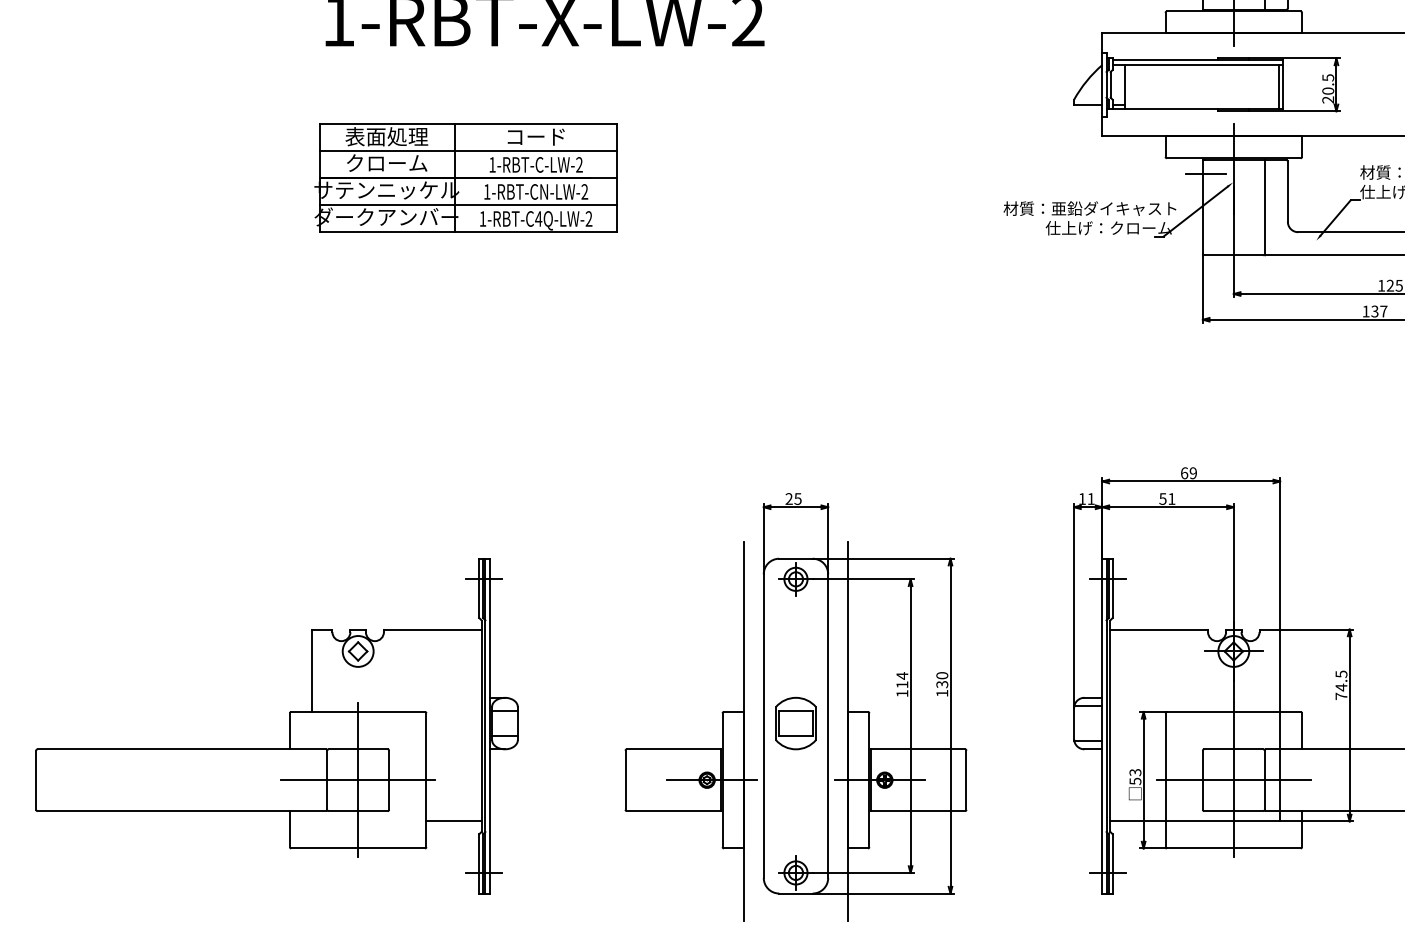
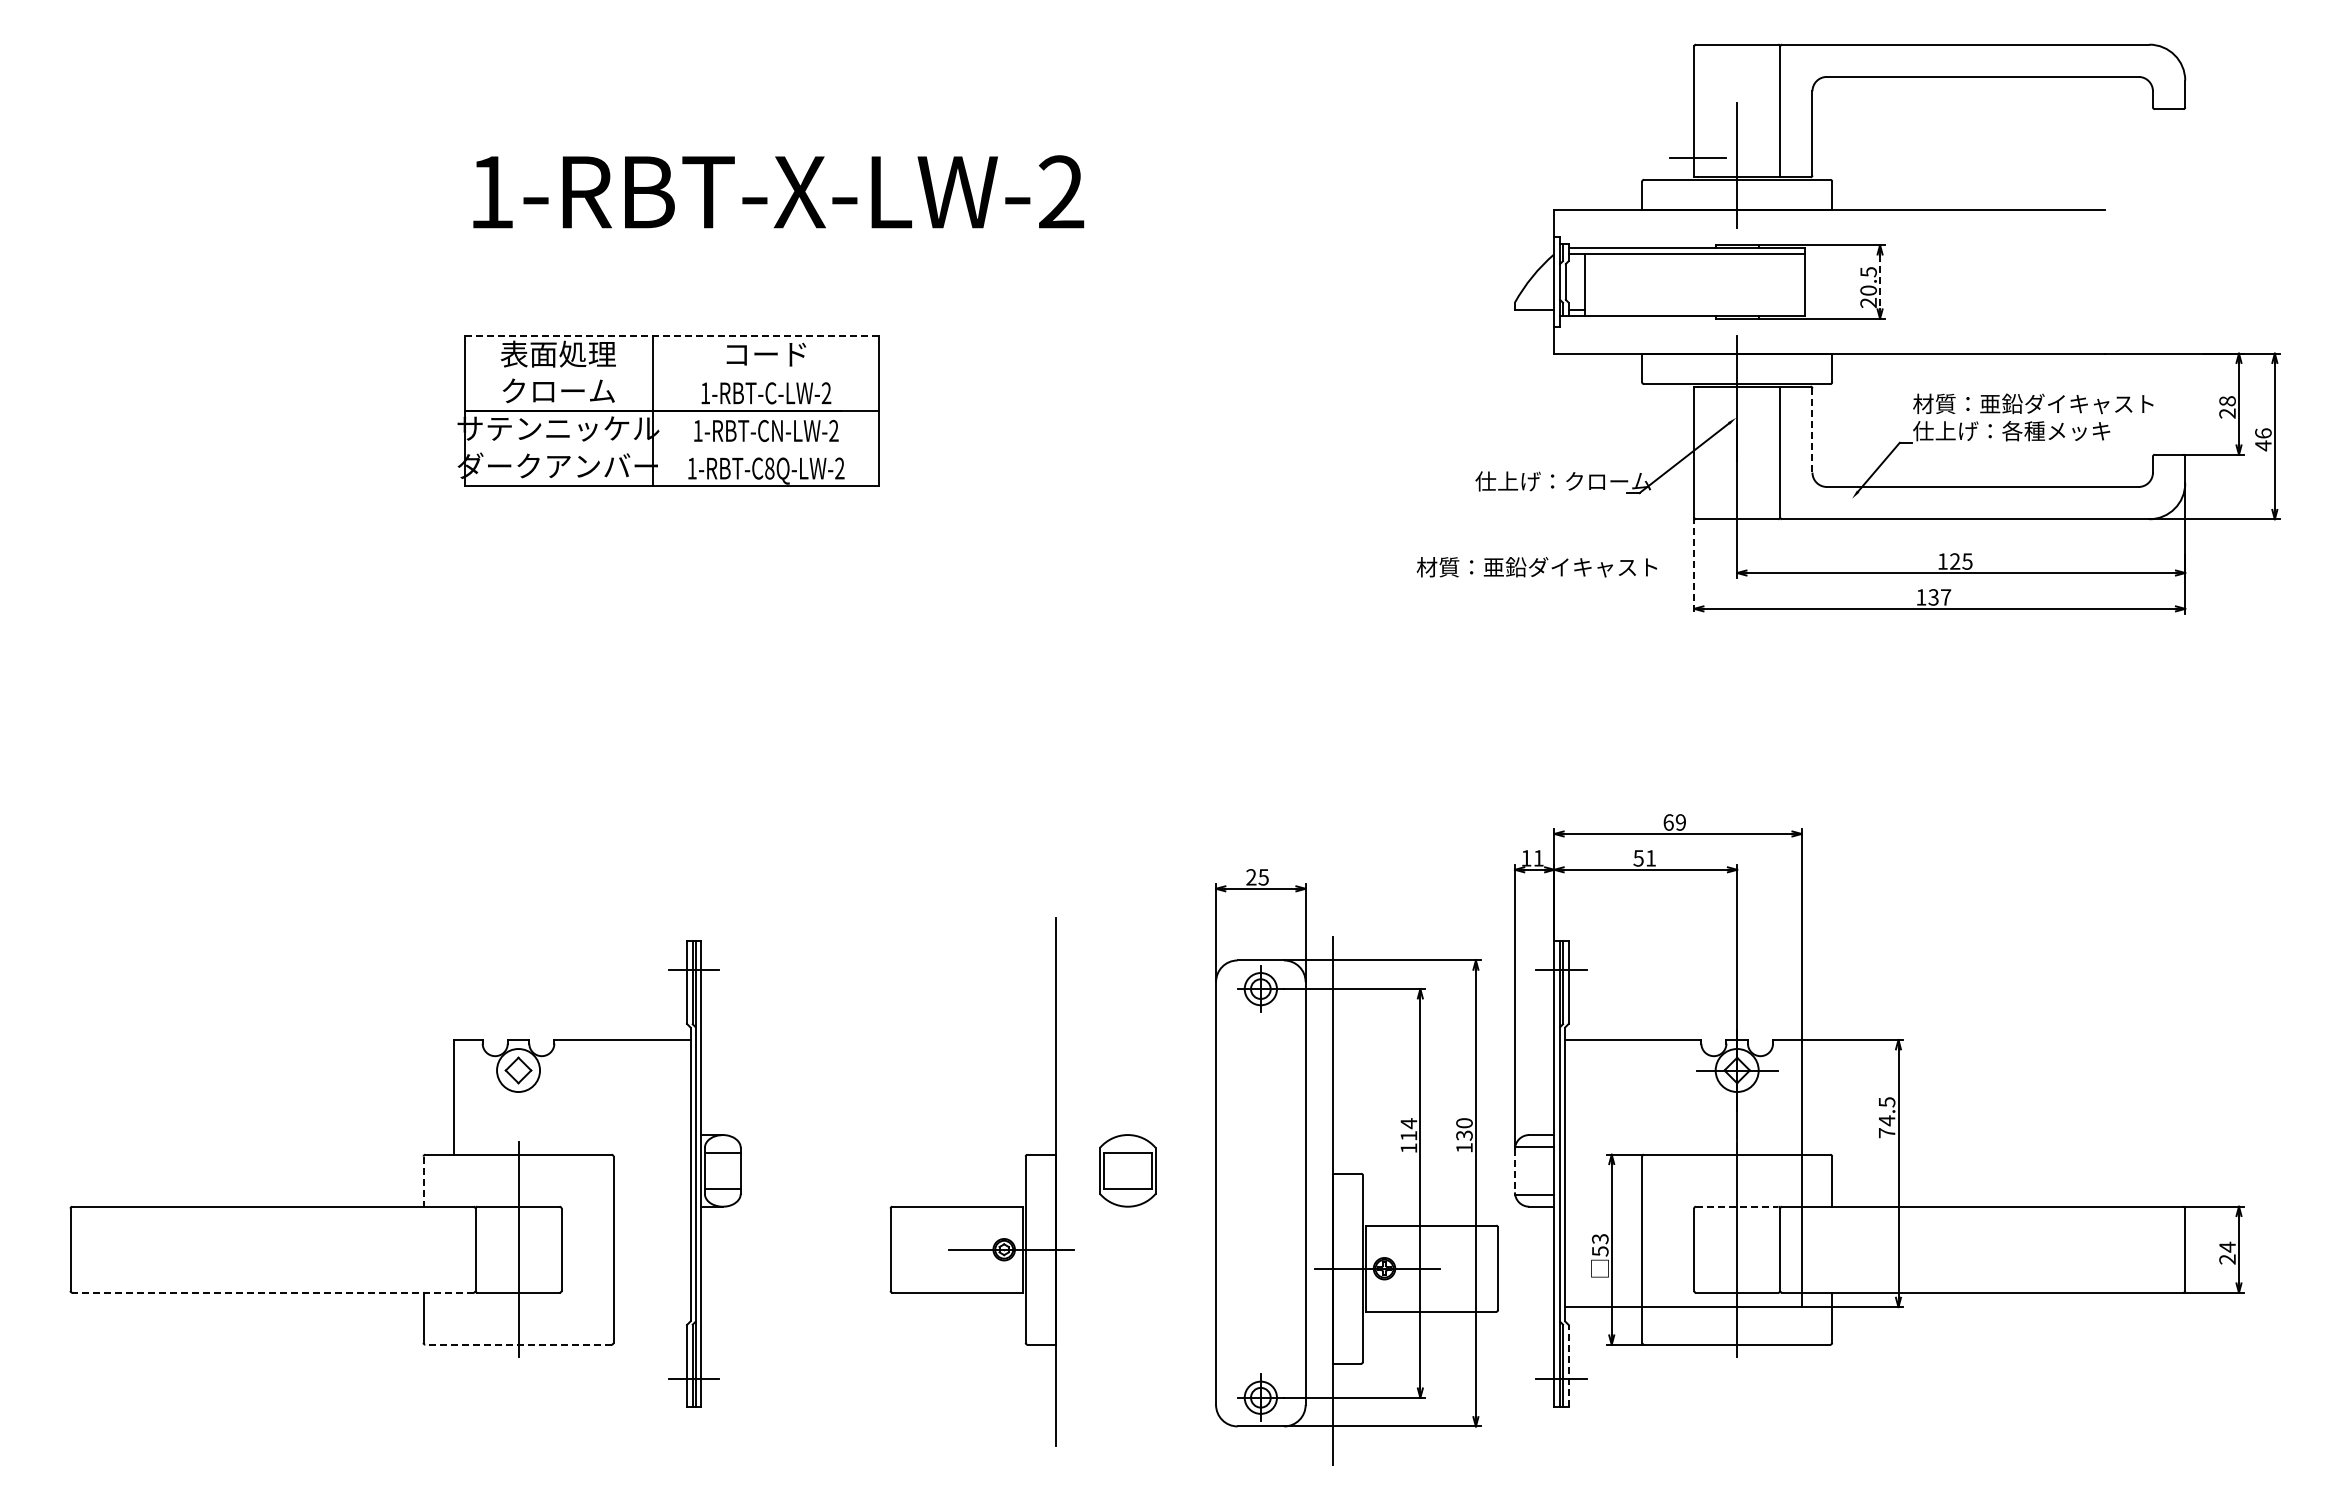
line: (1336, 85) -> (1880, 282), solid -> dashed
line: (1278, 86) -> (1799, 284), removed
line: (468, 123) -> (671, 335), solid -> dashed
line: (468, 150) -> (671, 373), removed
line: (1205, 174) -> (1698, 406), removed
line: (1287, 192) -> (1812, 431), solid -> dashed
line: (468, 204) -> (671, 448), removed
text: (1089, 208) -> (1536, 567), moved
text: (538, 218) -> (769, 468), 1-RBT-C4Q-LW-2 -> 1-RBT-C8Q-LW-2
line: (1203, 288) -> (1694, 565), solid -> dashed
part: (864, 707) -> (1356, 1167), moved
line: (1073, 723) -> (1514, 1170), solid -> dashed
line: (289, 731) -> (423, 1182), solid -> dashed
line: (1234, 749) -> (1737, 1206), solid -> dashed
line: (358, 780) -> (518, 1249), removed
line: (1233, 780) -> (1736, 1249), removed
line: (182, 810) -> (273, 1292), solid -> dashed
line: (453, 821) -> (651, 1307), removed
line: (358, 848) -> (518, 1344), solid -> dashed
line: (1112, 863) -> (1568, 1365), solid -> dashed

